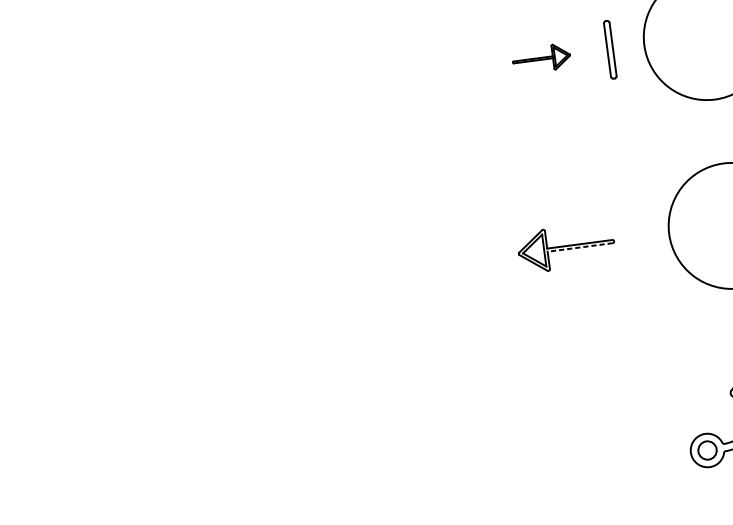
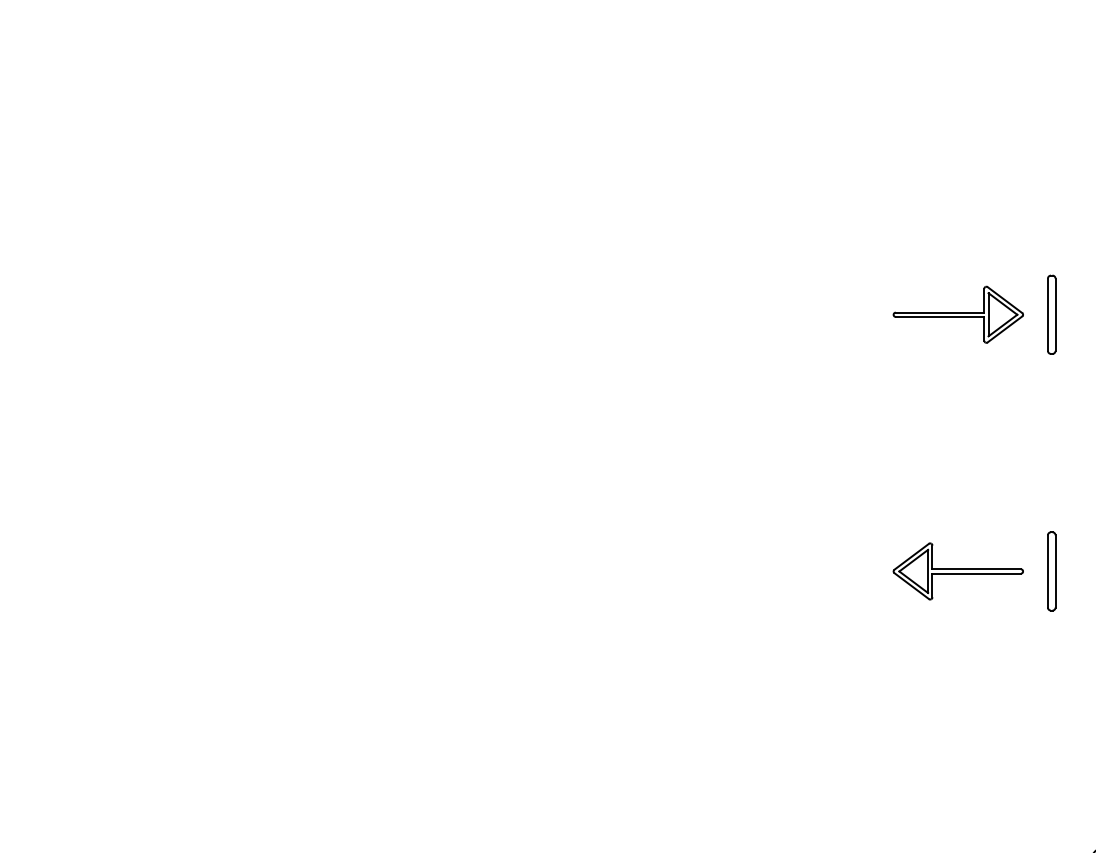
part: (540, 58) -> (957, 314), size x1.67
part: (634, 238) -> (1051, 571), added
line: (580, 247) -> (976, 573), dashed -> solid

